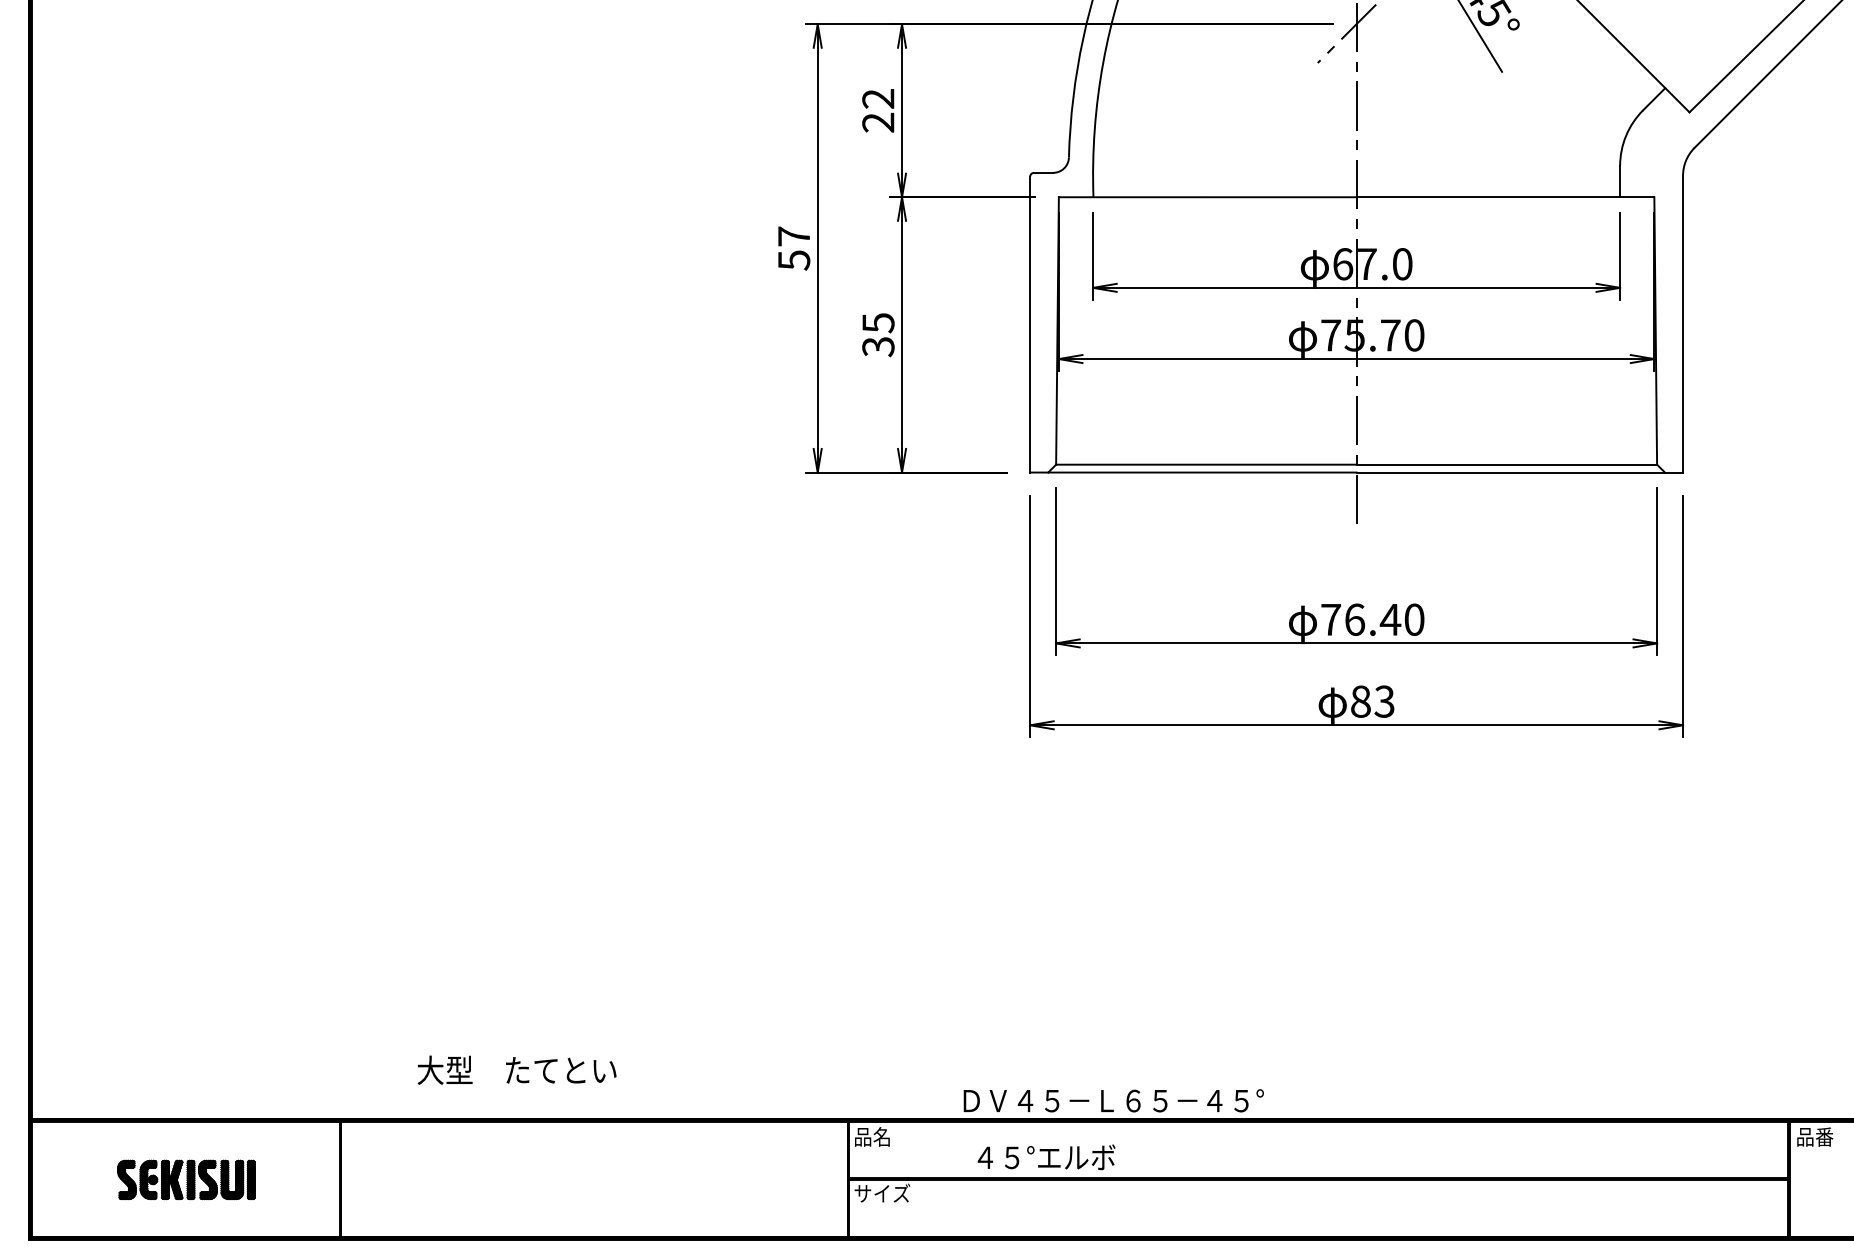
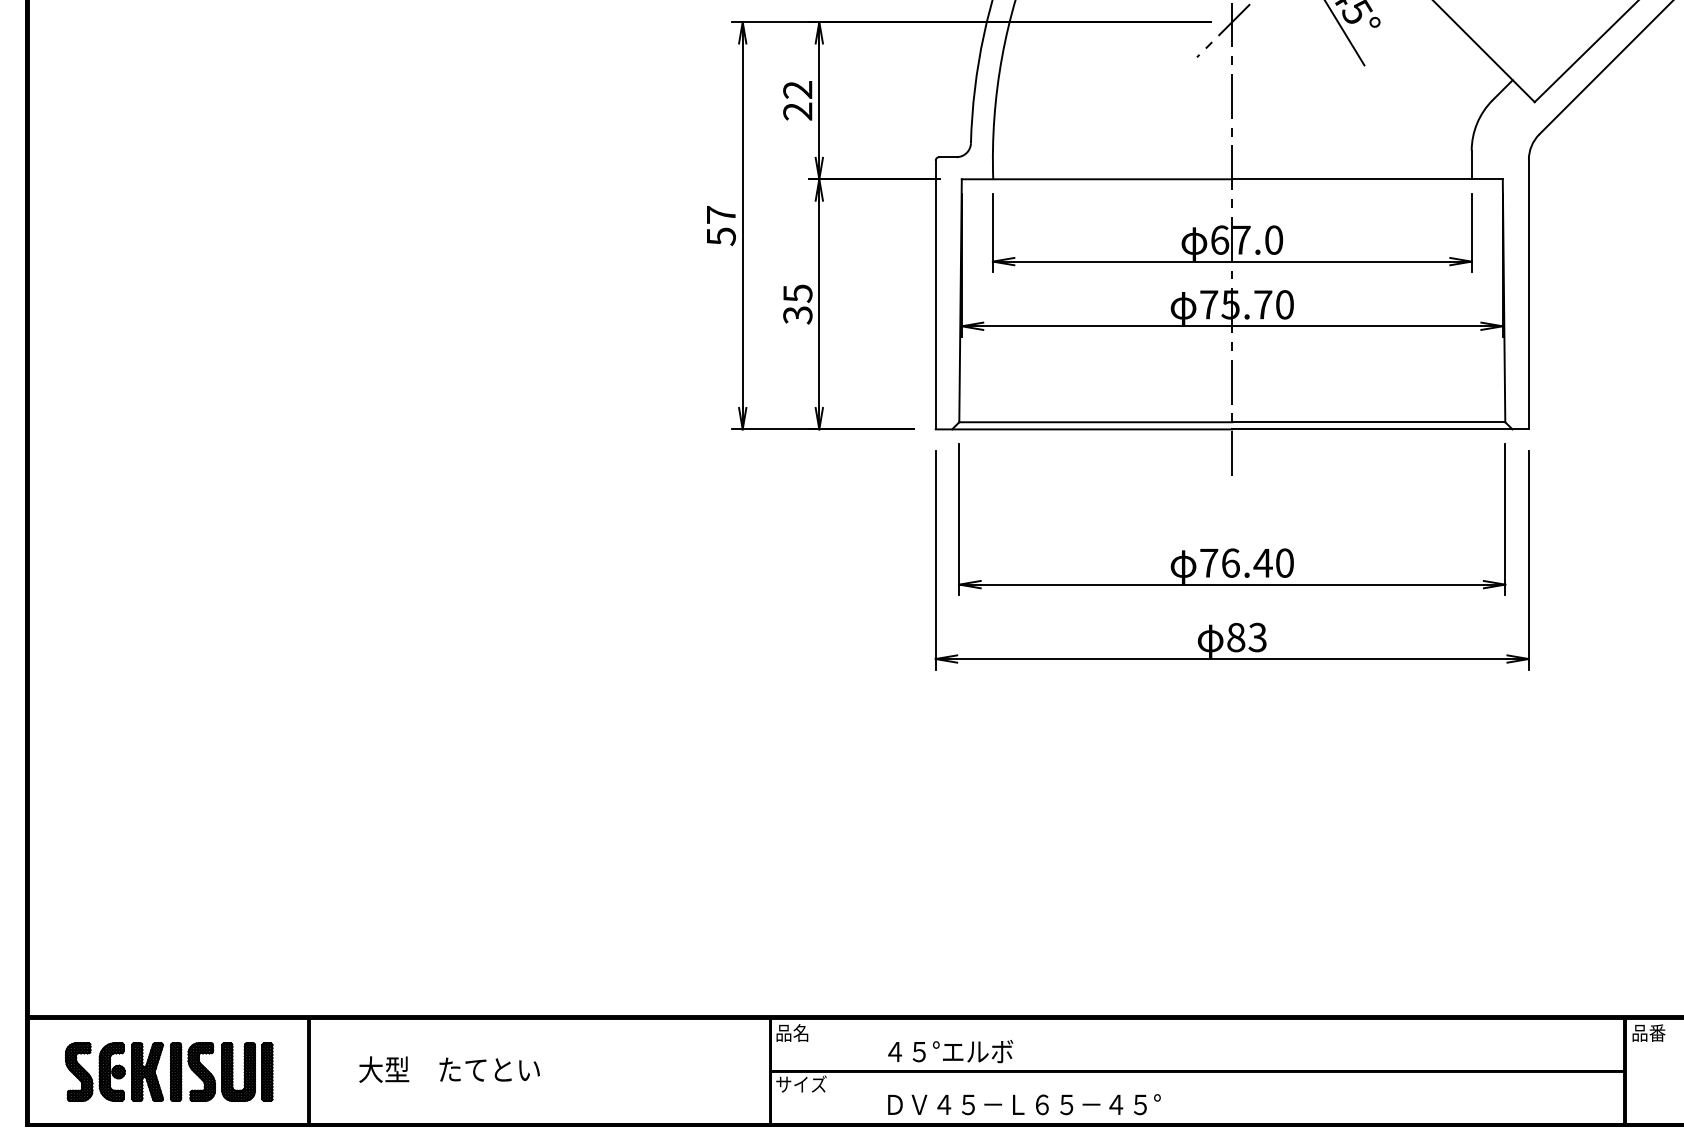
text: (516, 1069) -> (449, 1068), moved
text: (1113, 1100) -> (1024, 1104), moved
part: (186, 1179) -> (169, 1071), size x1.67

